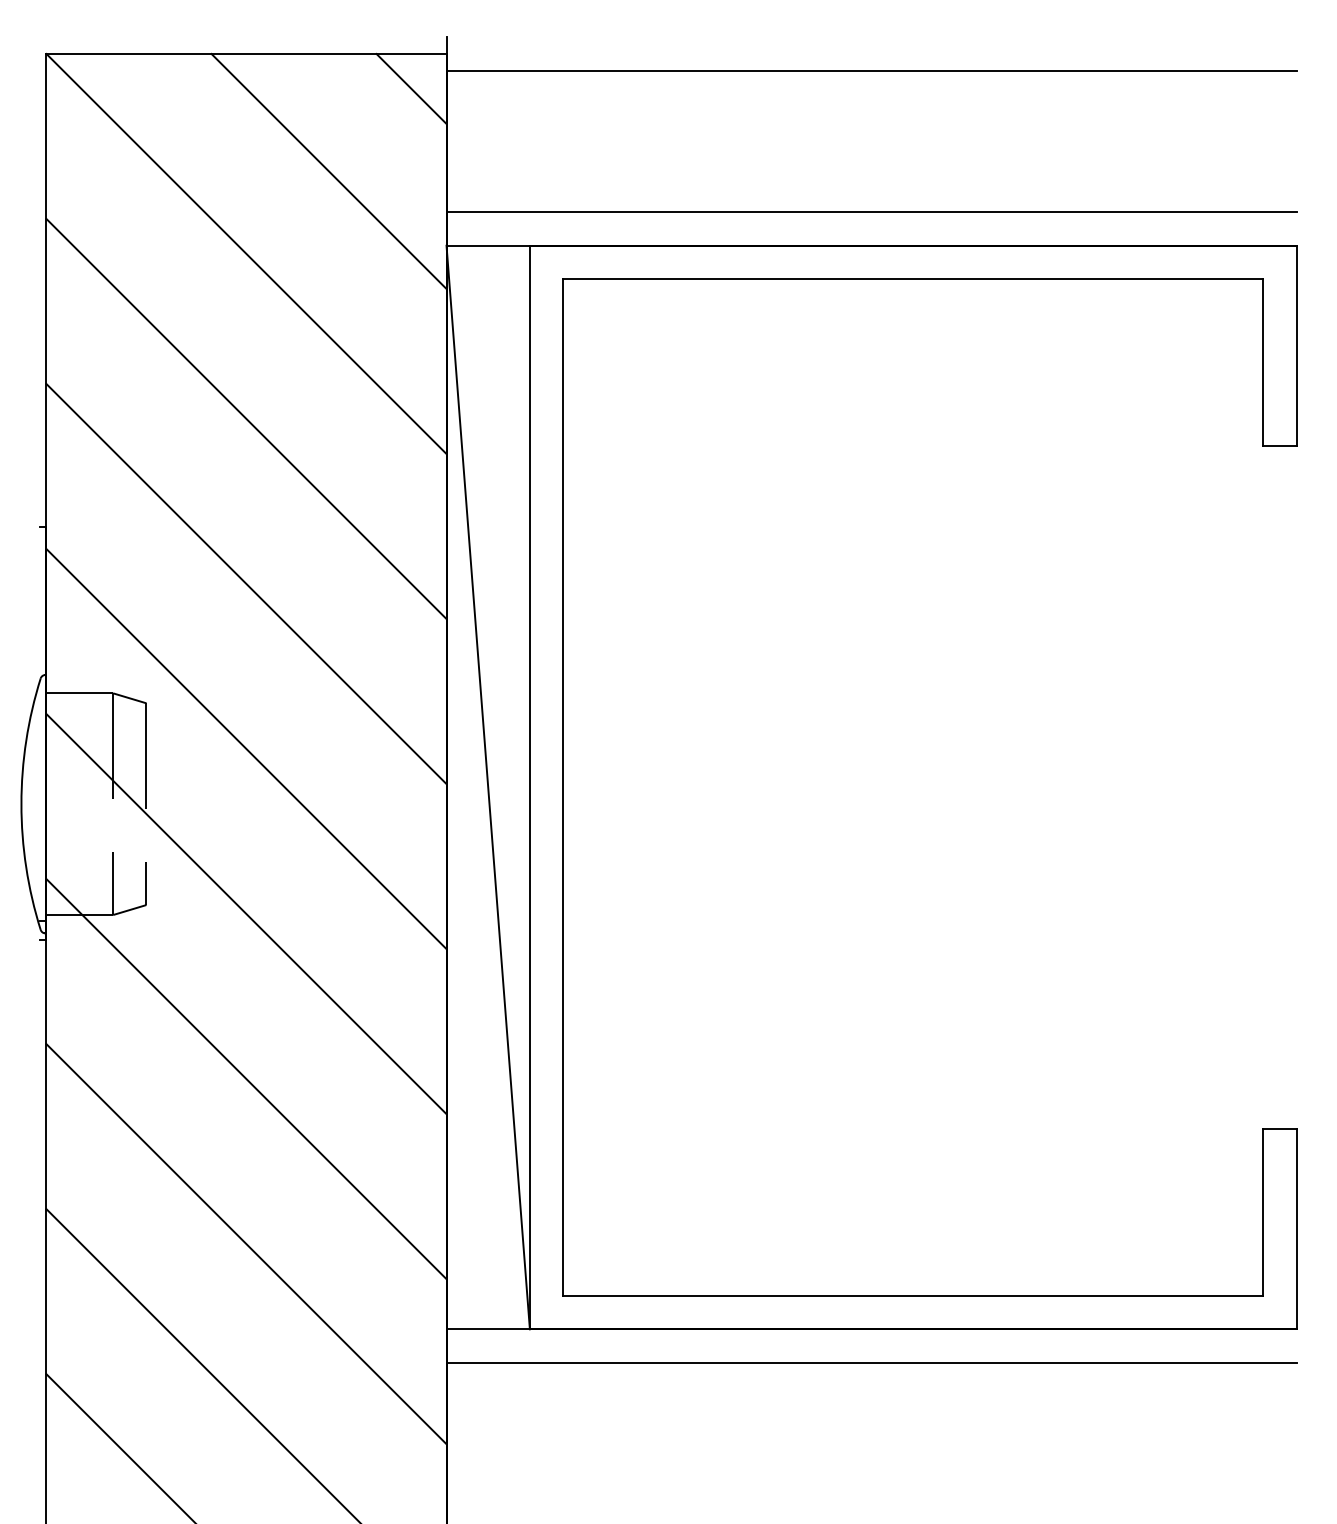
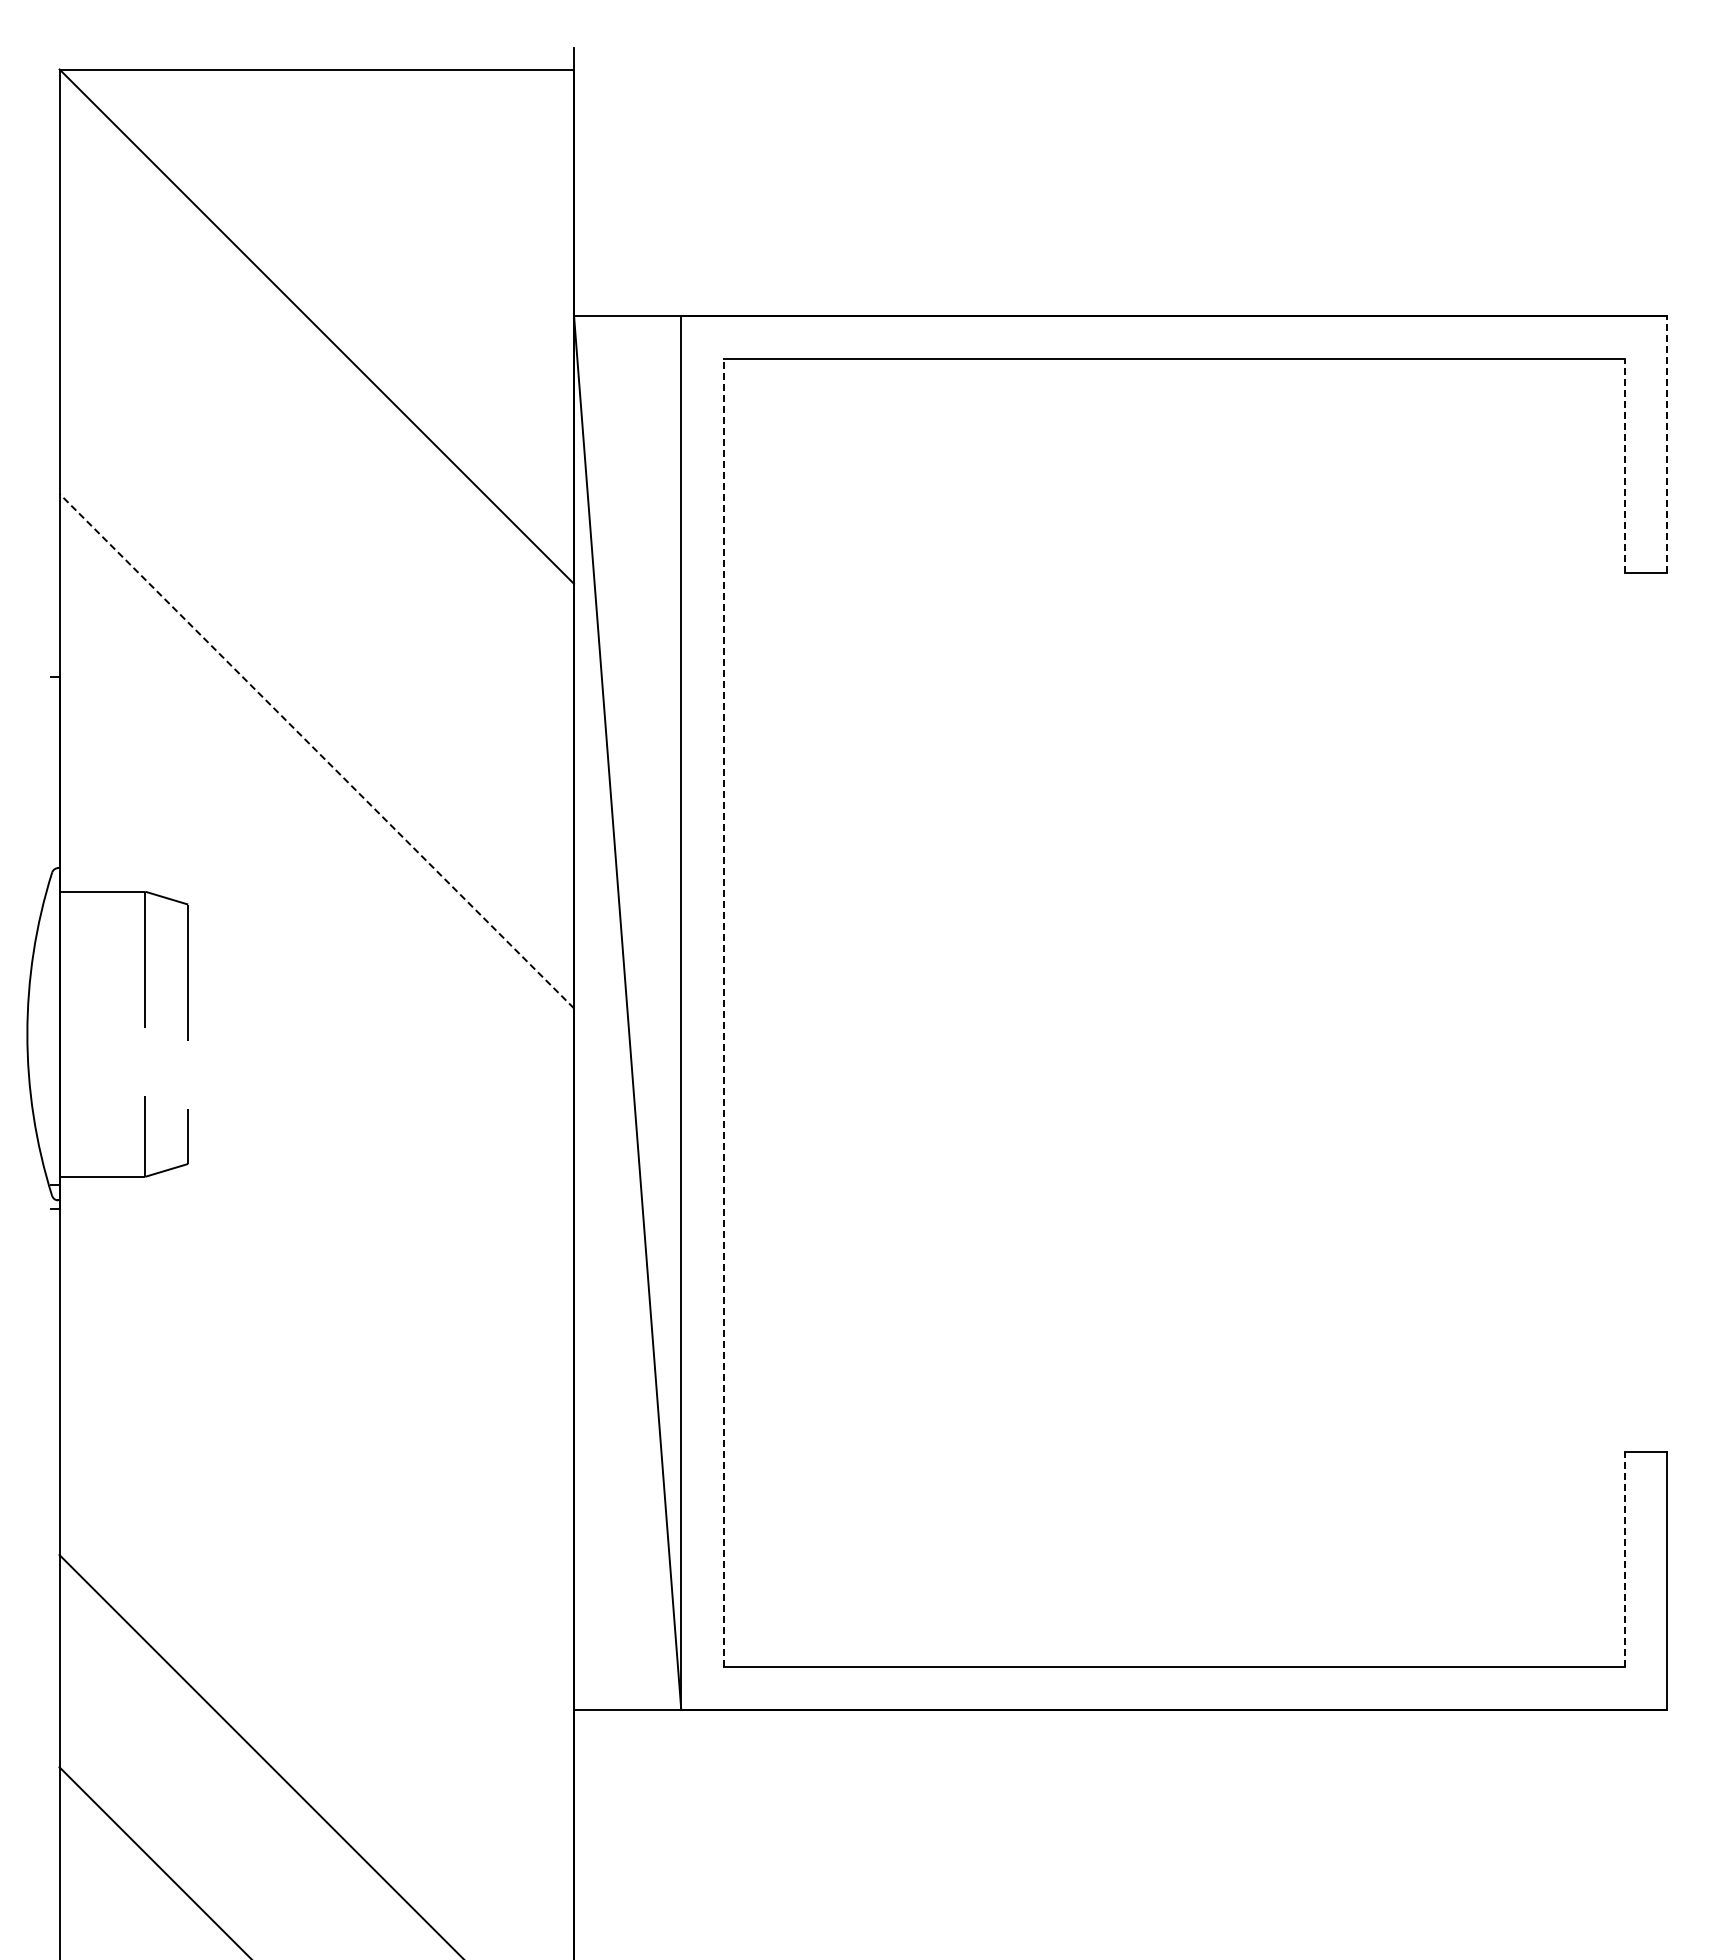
line: (871, 70) -> (1120, 90), removed
line: (411, 88) -> (529, 114), removed
line: (328, 171) -> (422, 220), removed
line: (871, 212) -> (1120, 273), removed
line: (1296, 345) -> (1667, 444), solid -> dashed
line: (1263, 361) -> (1624, 465), solid -> dashed
line: (246, 418) -> (316, 538), removed
line: (246, 584) -> (316, 751), solid -> dashed
line: (246, 749) -> (316, 963), removed
line: (563, 787) -> (724, 1012), solid -> dashed
line: (246, 914) -> (316, 1175), removed
line: (246, 1078) -> (316, 1387), removed
line: (1263, 1212) -> (1624, 1559), solid -> dashed
line: (246, 1243) -> (316, 1599), removed
line: (871, 1362) -> (1120, 1752), removed

